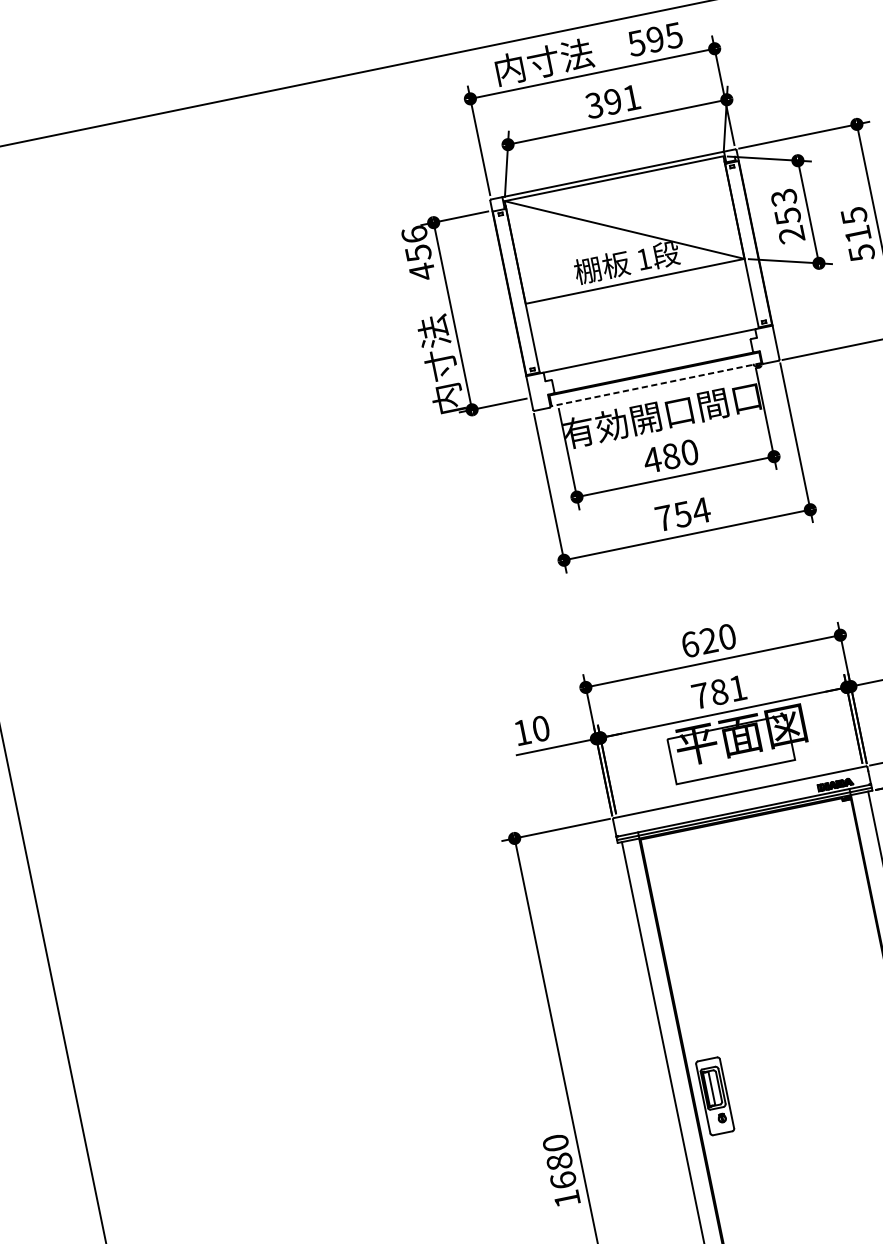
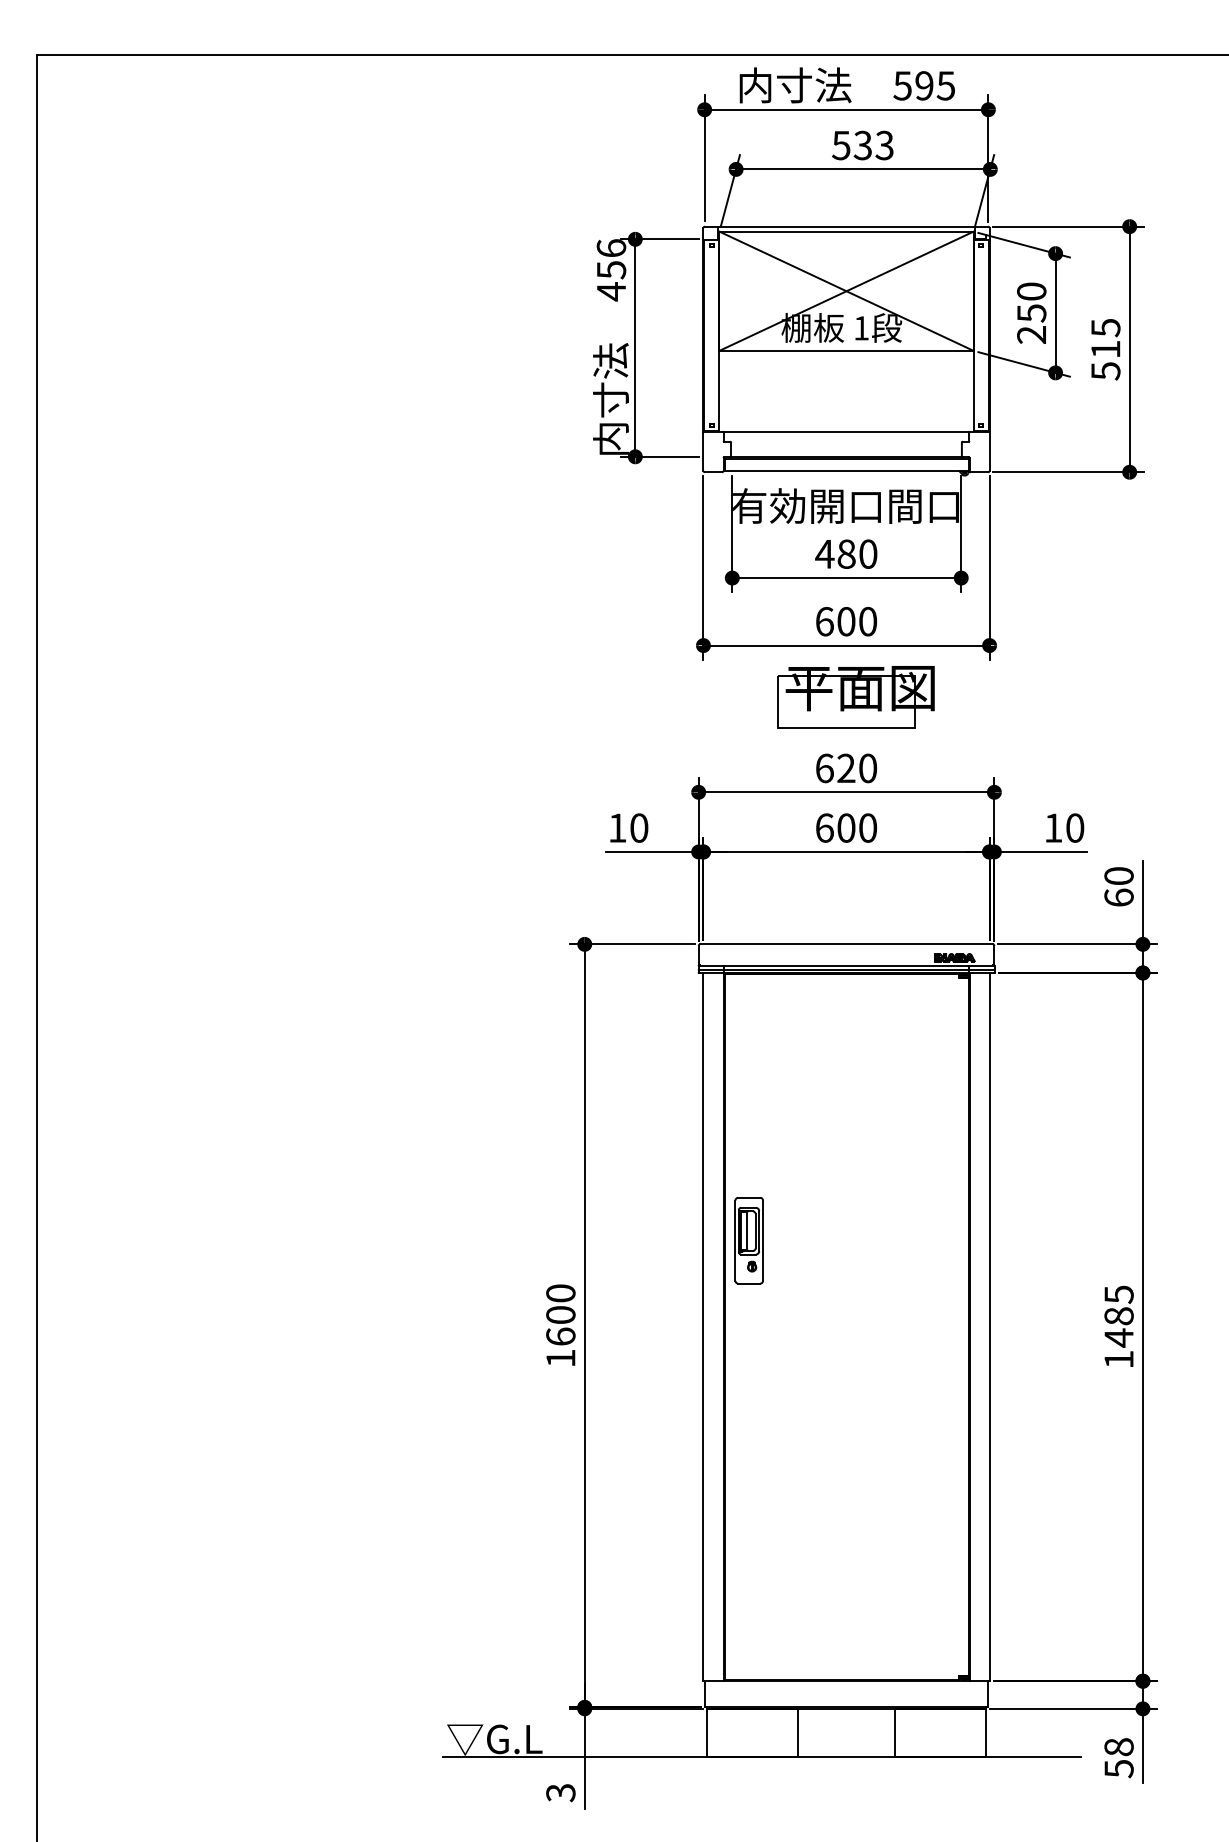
text: (612, 101) -> (862, 145), 391 -> 533
text: (783, 197) -> (1031, 291), 253 -> 250
line: (624, 229) -> (846, 290), added
line: (656, 384) -> (846, 470), dashed -> solid
text: (682, 514) -> (846, 621), 754 -> 600
text: (719, 691) -> (846, 827), 781 -> 600
part: (738, 744) -> (855, 697), moved
part: (714, 1096) -> (748, 1240), moved
text: (559, 1161) -> (560, 1314), 1680 -> 1600

